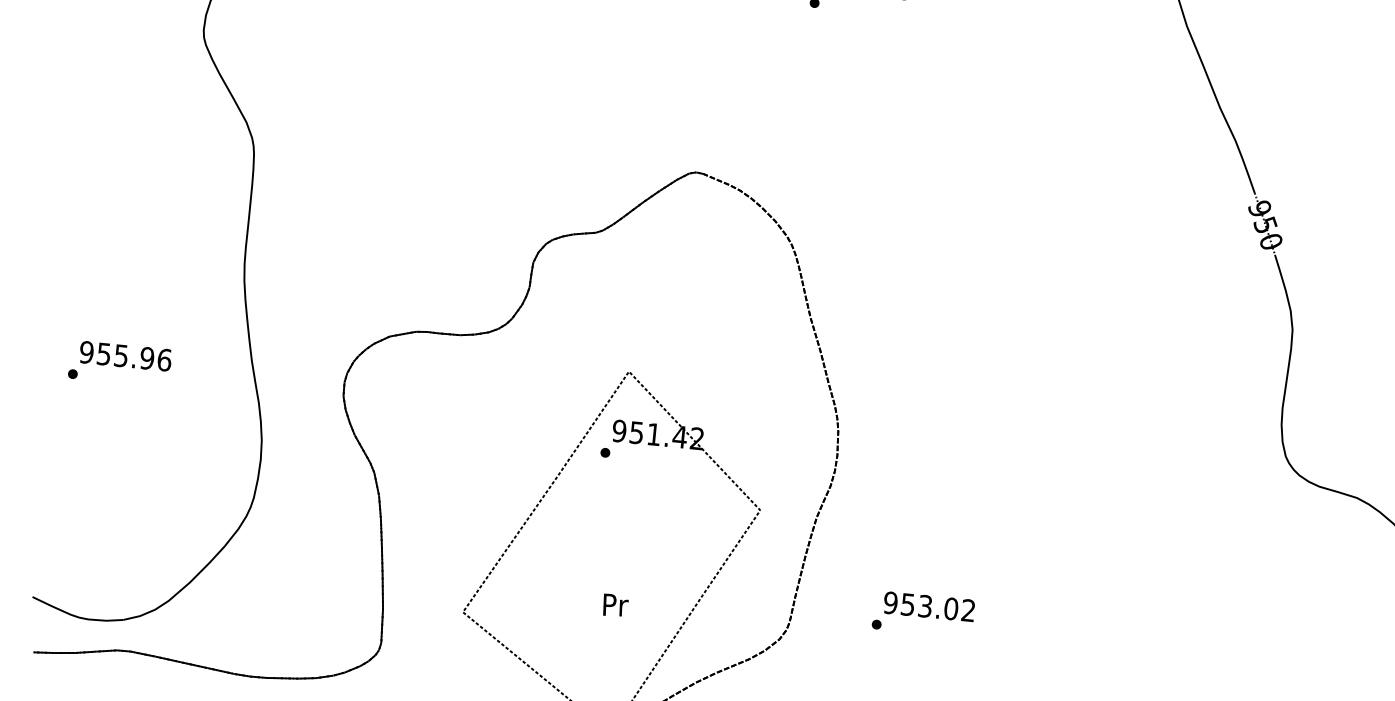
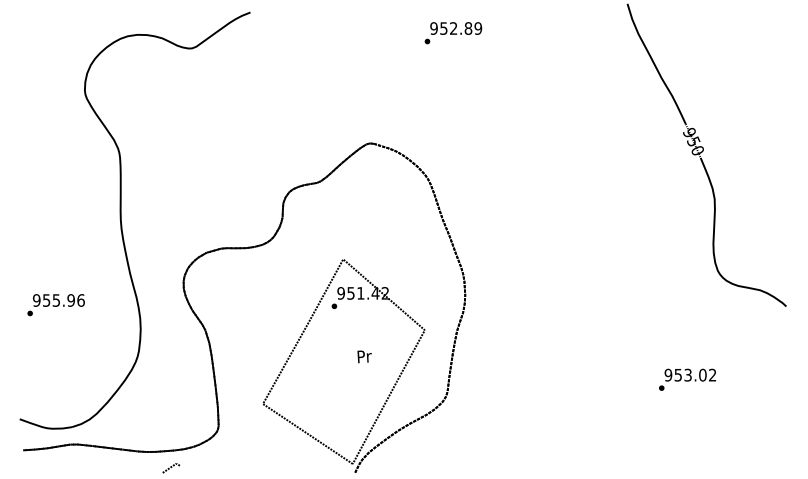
text: (118, 364) -> (55, 305), moved
text: (615, 604) -> (364, 356), moved
text: (923, 613) -> (687, 379), moved

